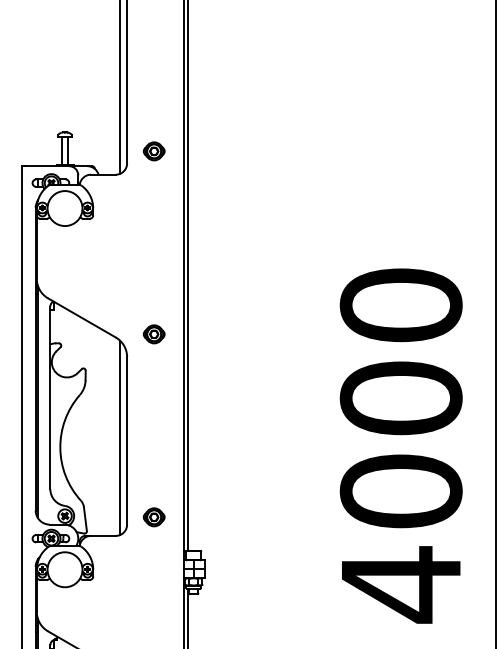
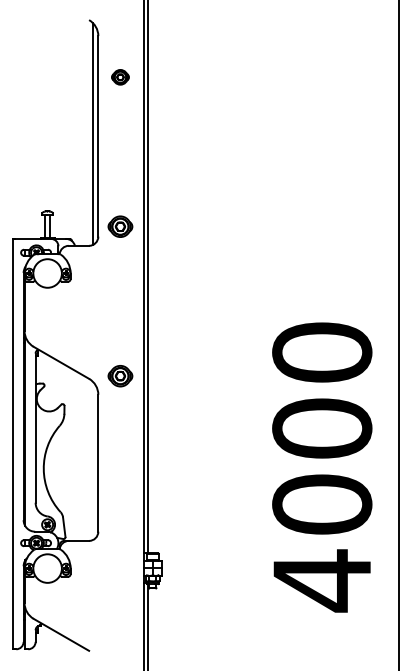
part: (154, 151) -> (120, 226), size x1.4
part: (154, 334) -> (120, 376), size x1.4
line: (119, 437) -> (92, 460), removed
part: (154, 517) -> (120, 525), removed

